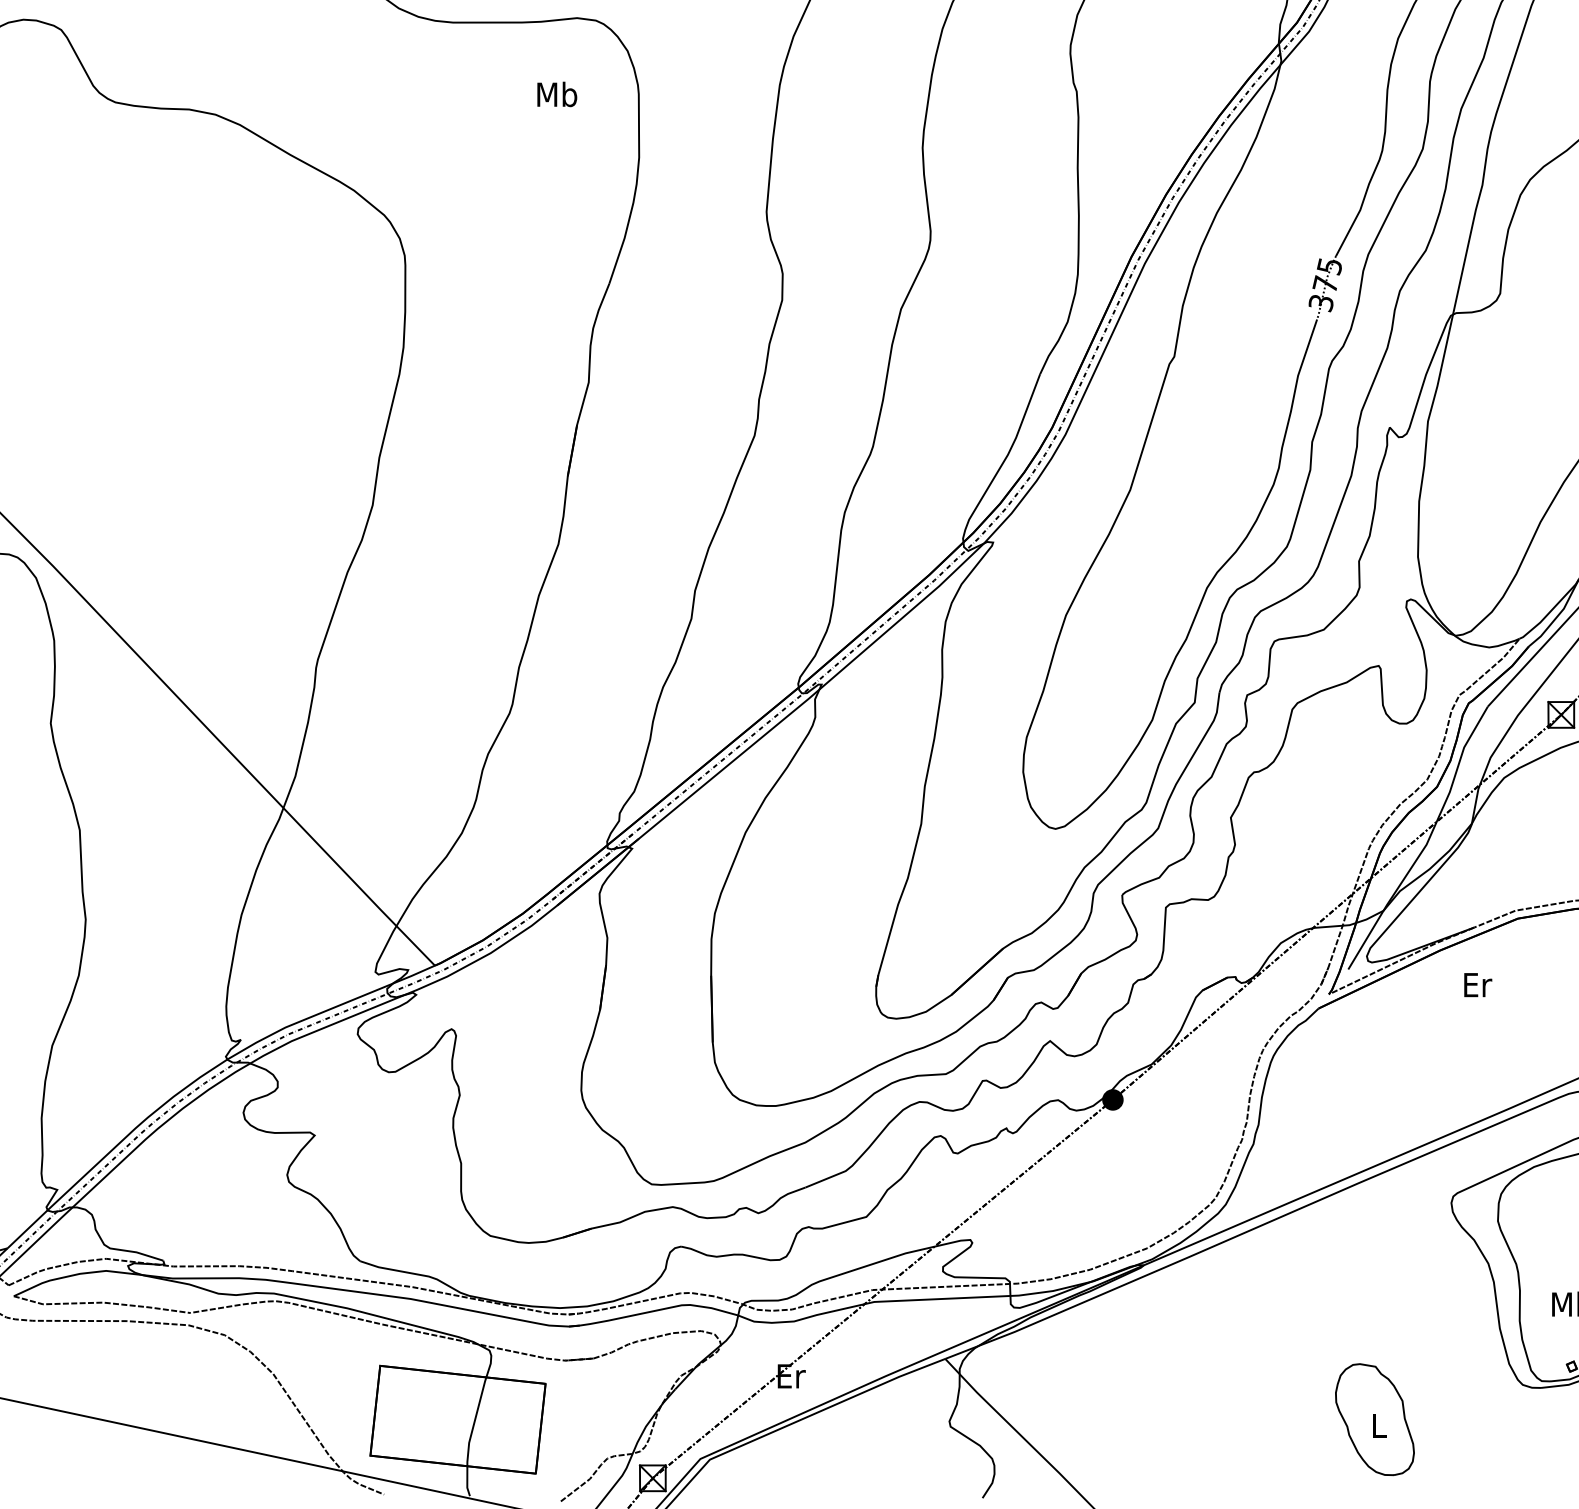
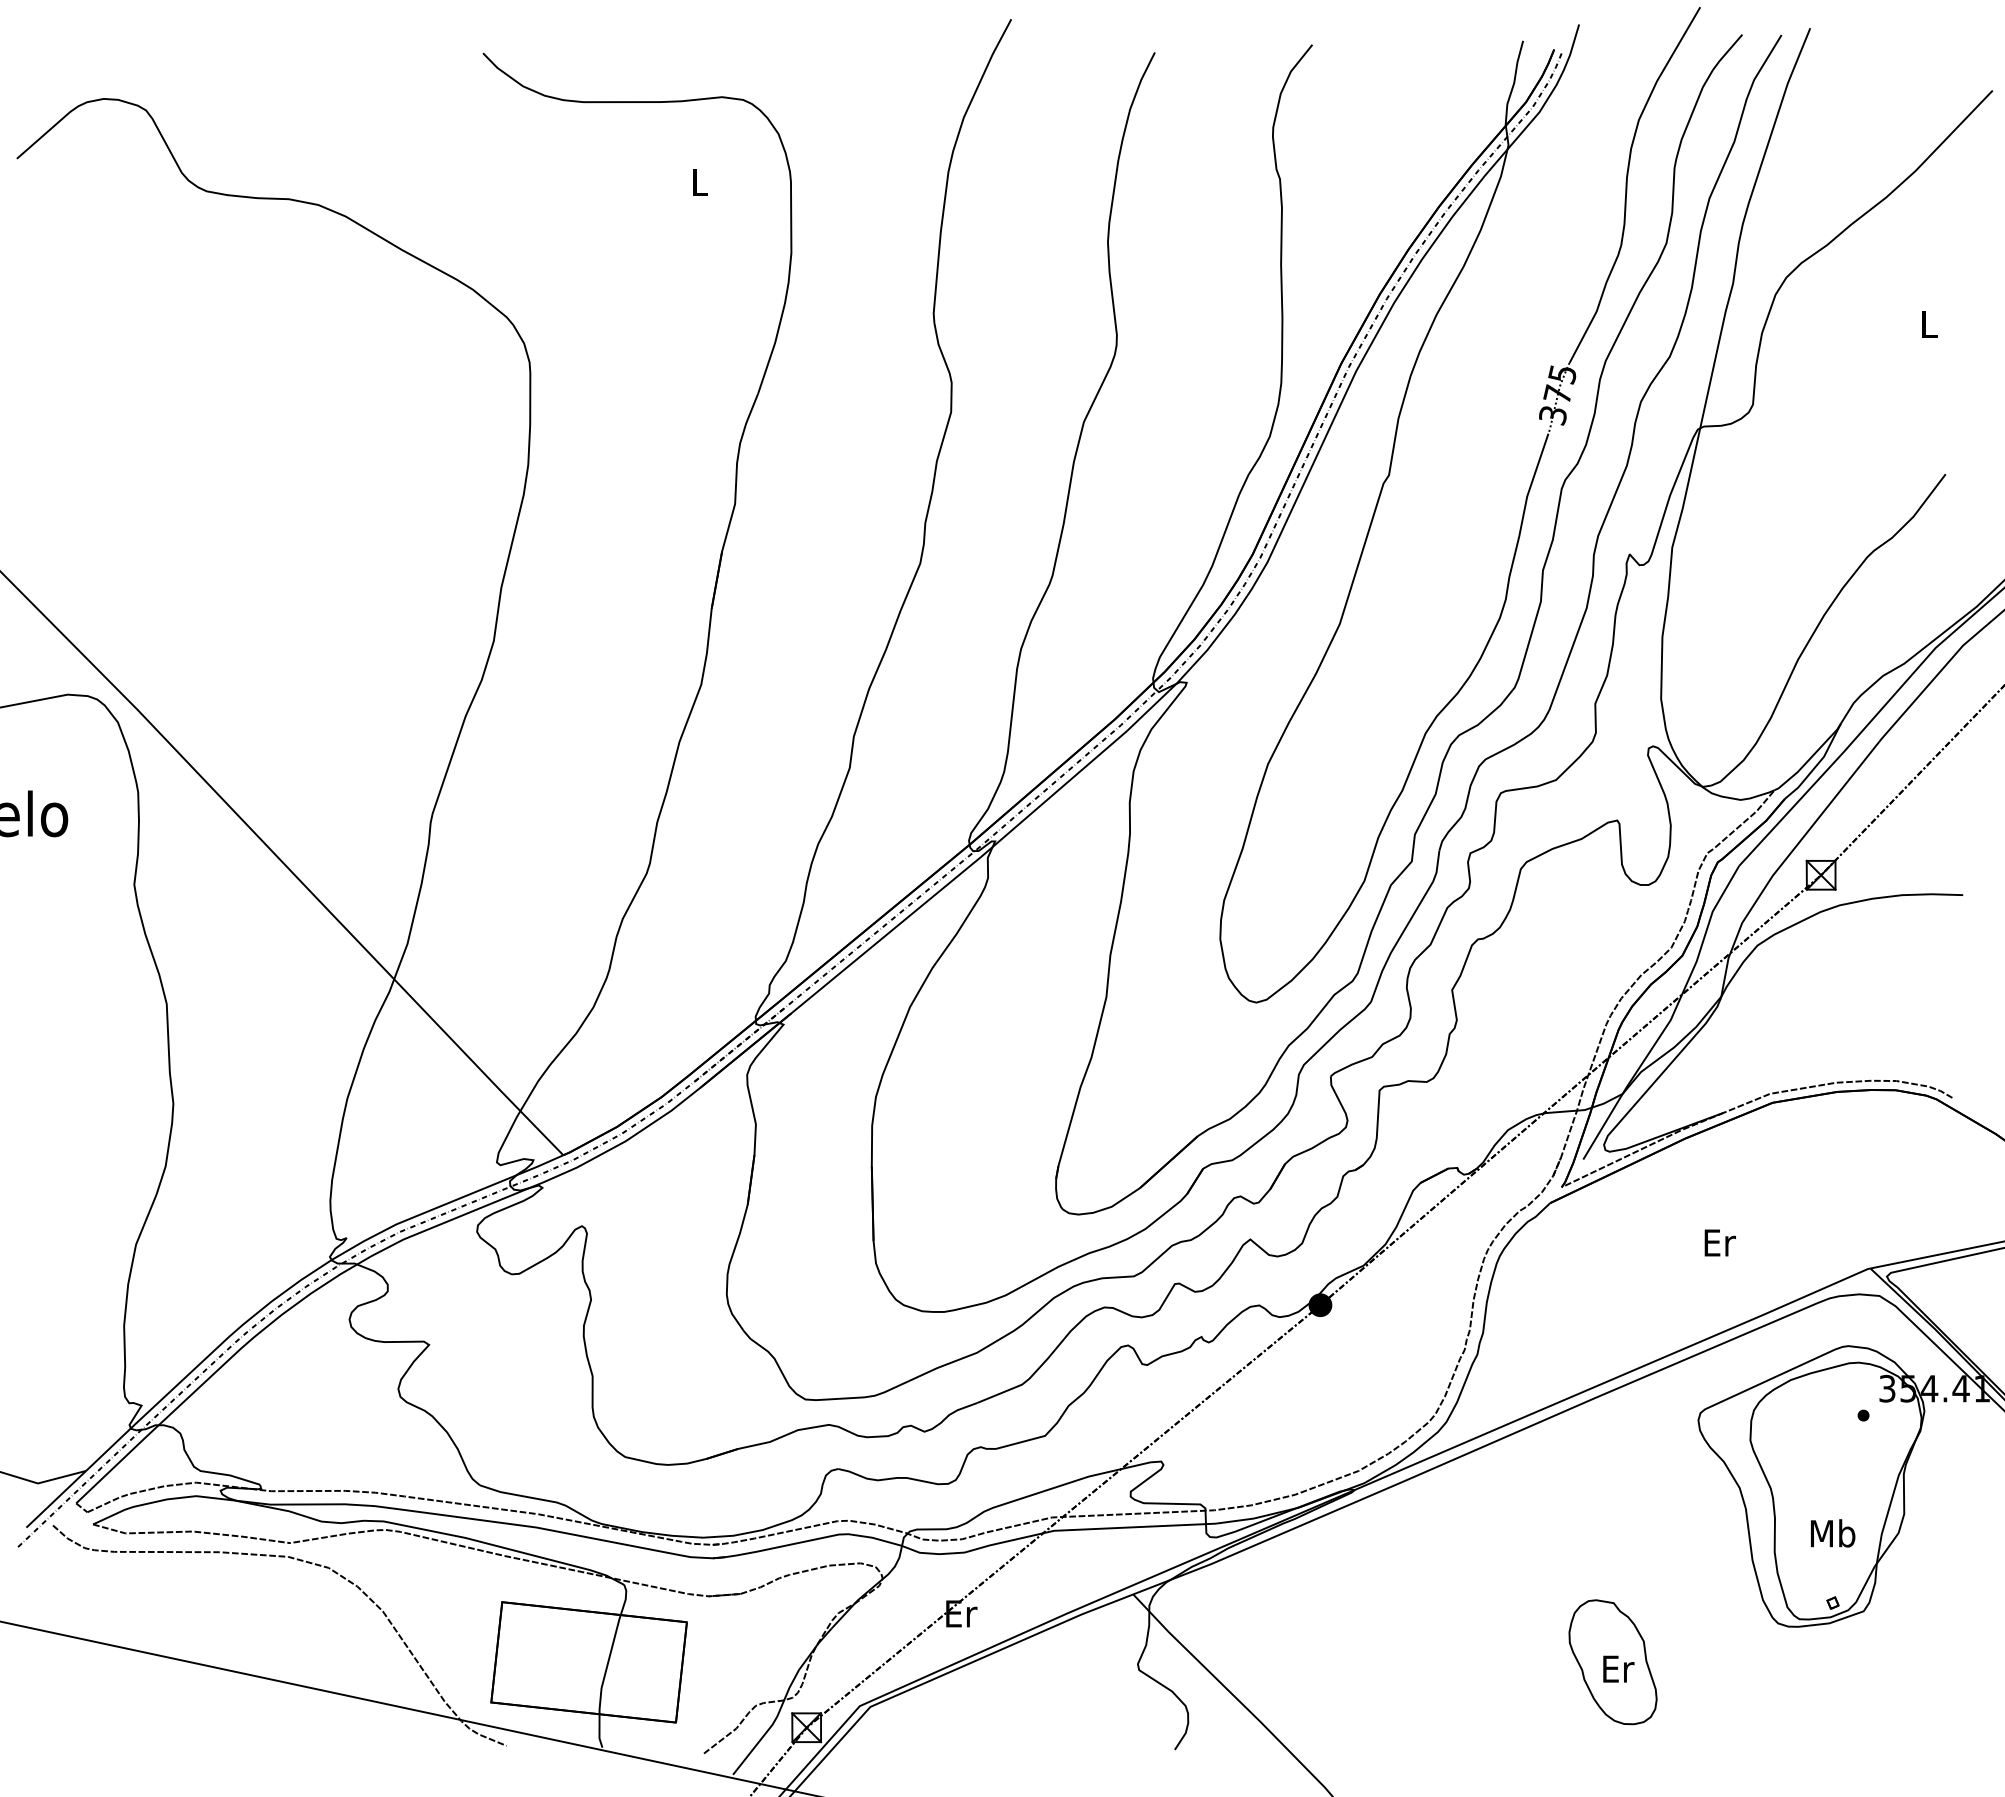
text: (556, 94) -> (699, 182), Mb -> L
text: (1477, 984) -> (1719, 1242), moved
text: (1379, 1425) -> (1618, 1668), L -> Er

